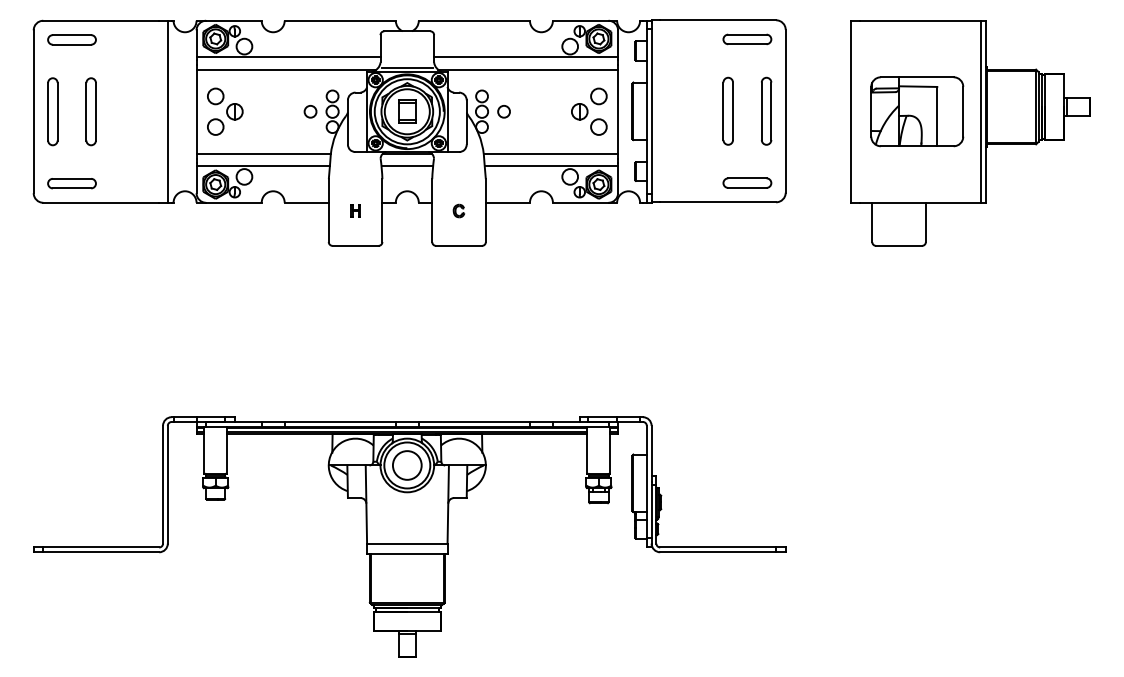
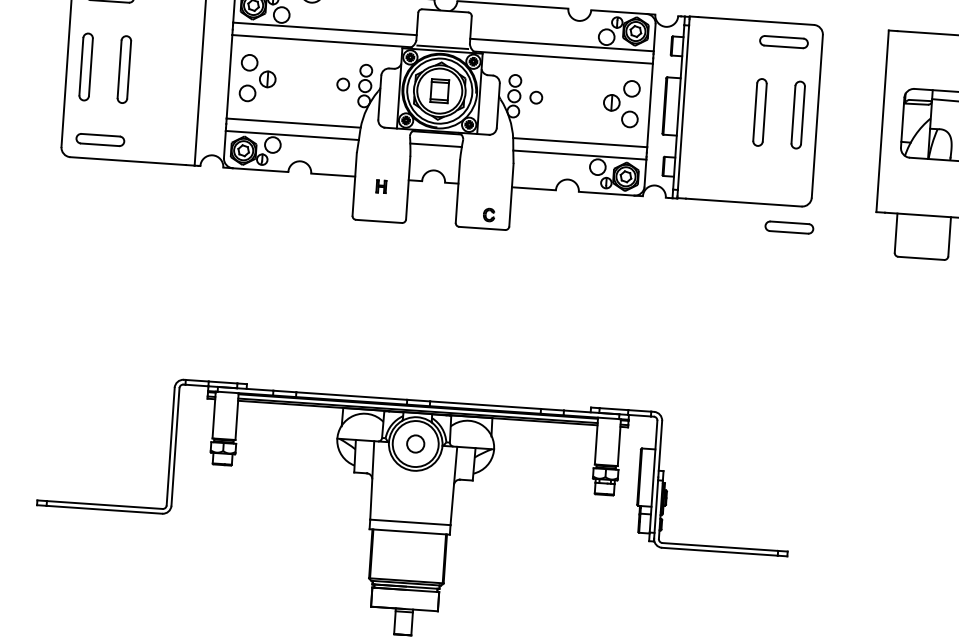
part: (747, 182) -> (789, 226), moved
part: (458, 210) -> (488, 214), moved
circle: (406, 465) -> (414, 443), size x0.6

